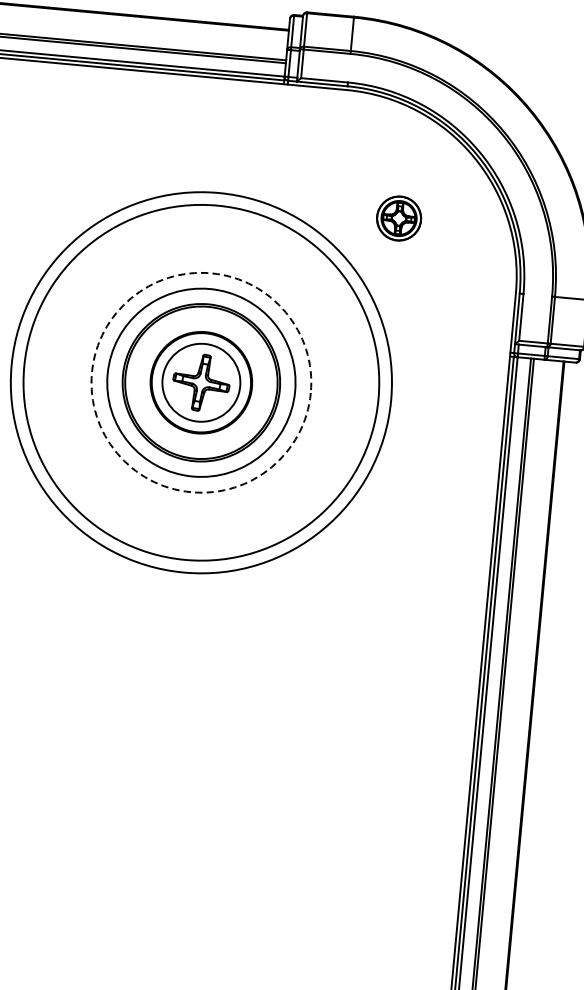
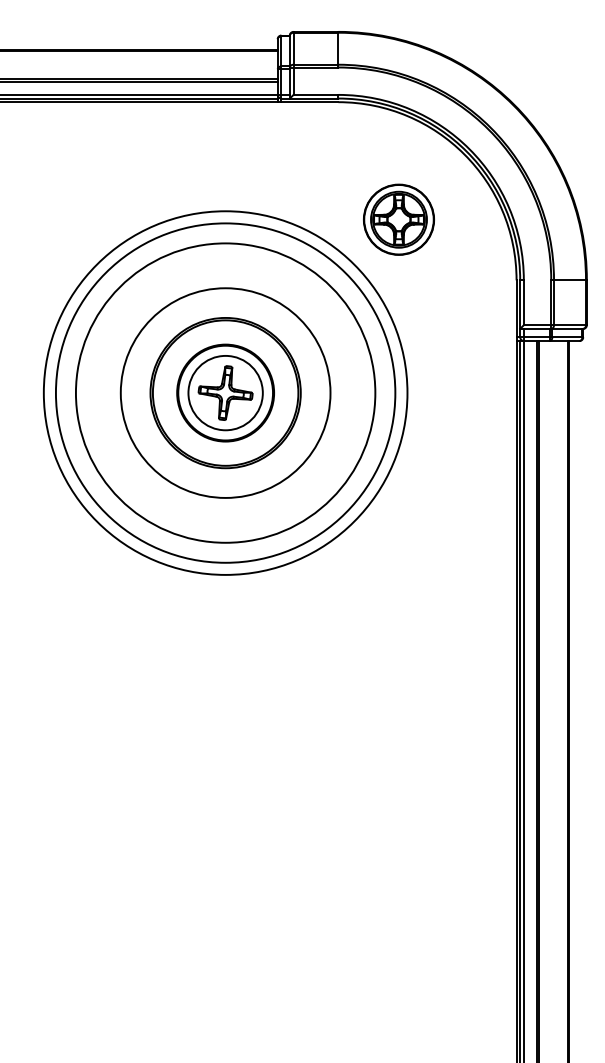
part: (398, 218) -> (398, 219), size x1.67
circle: (201, 382) -> (225, 392), dashed -> solid
circle: (201, 382) -> (225, 392), size x1.67

